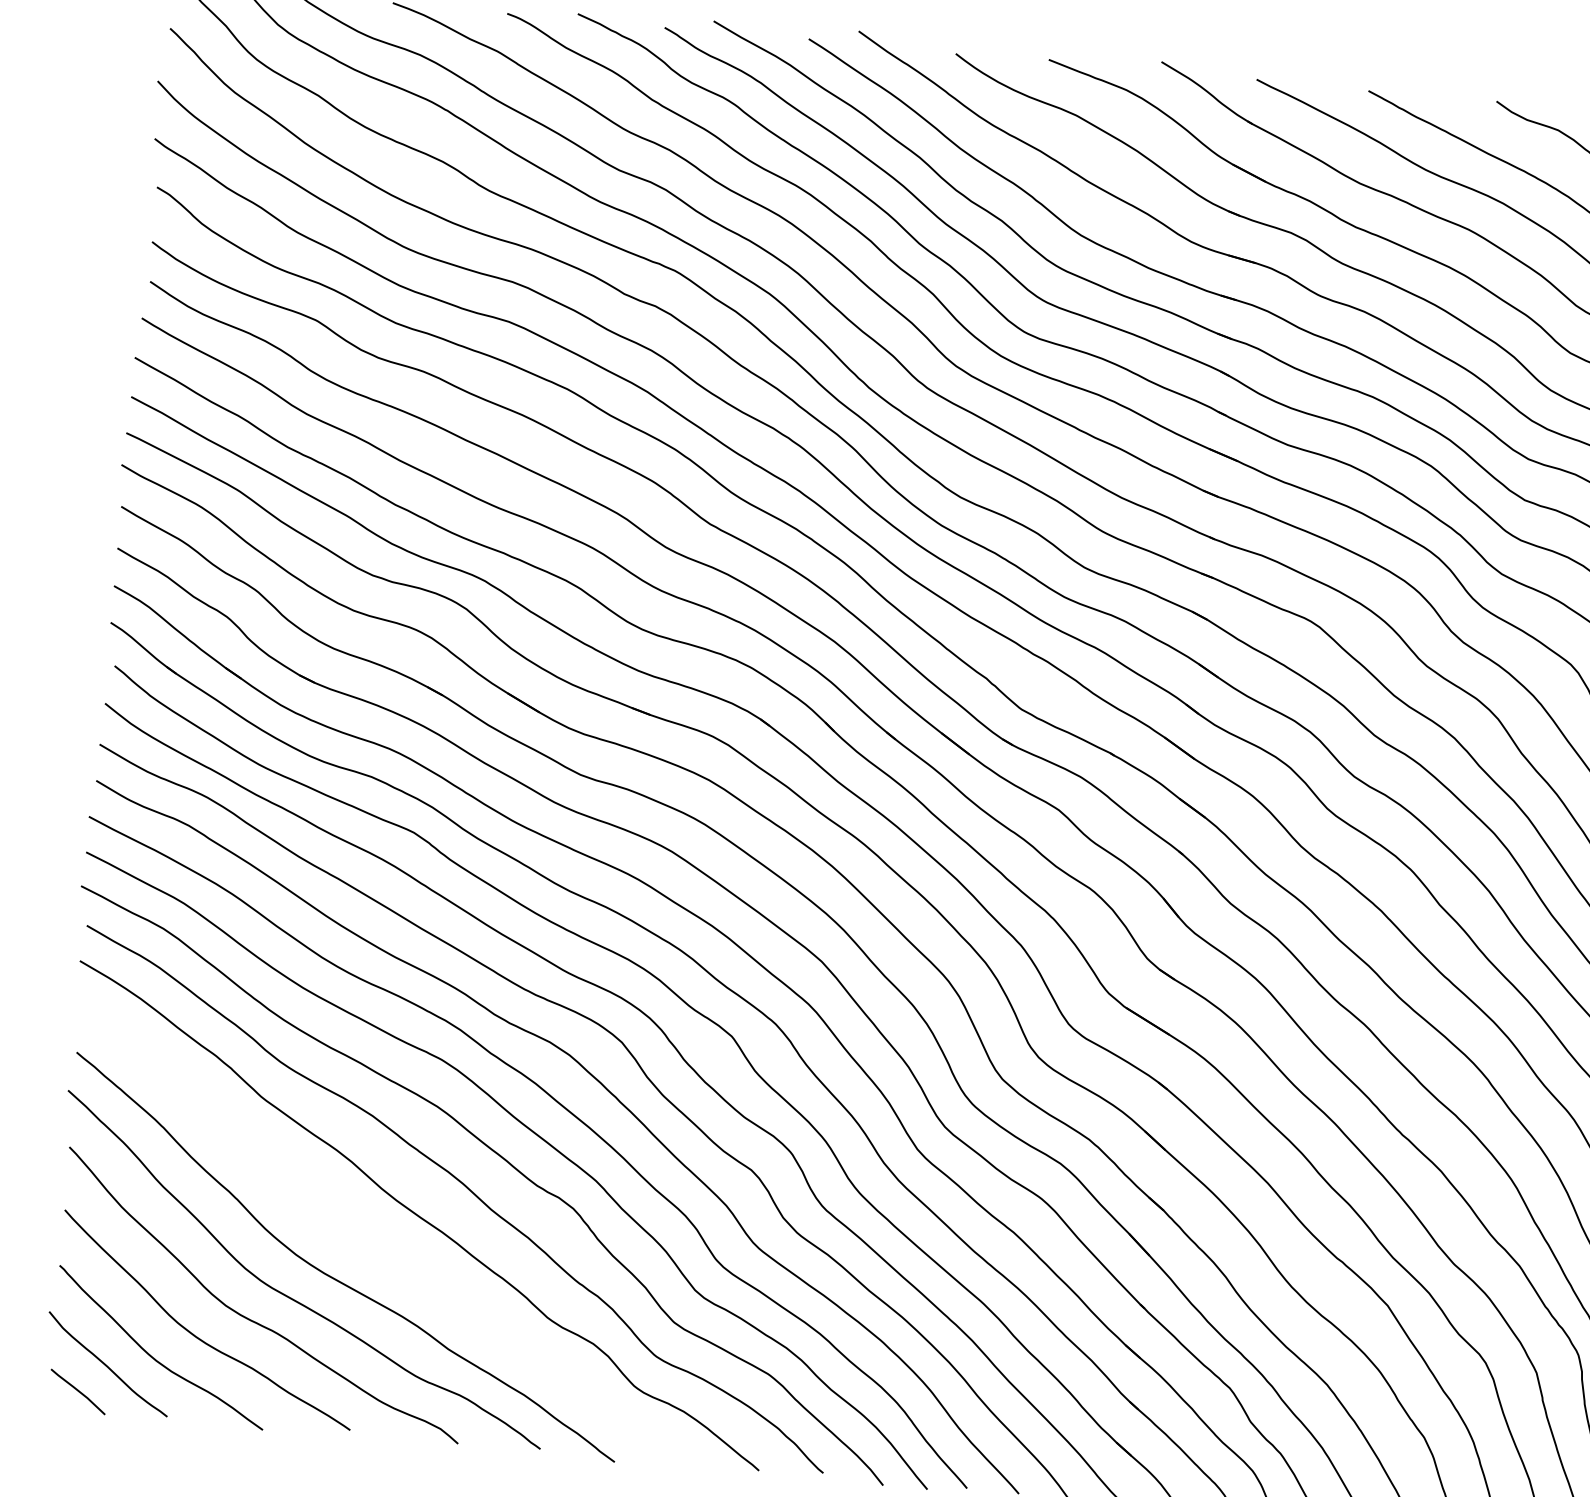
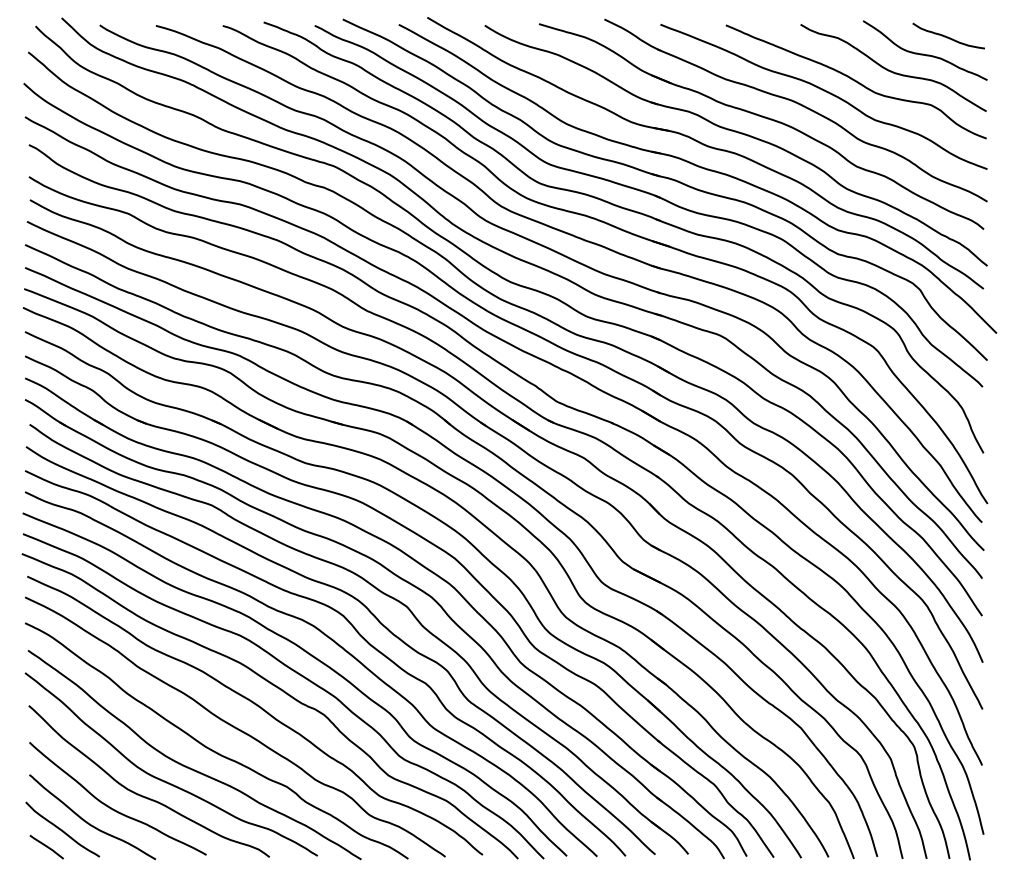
curve: (376, 1250) -> (212, 749), added

